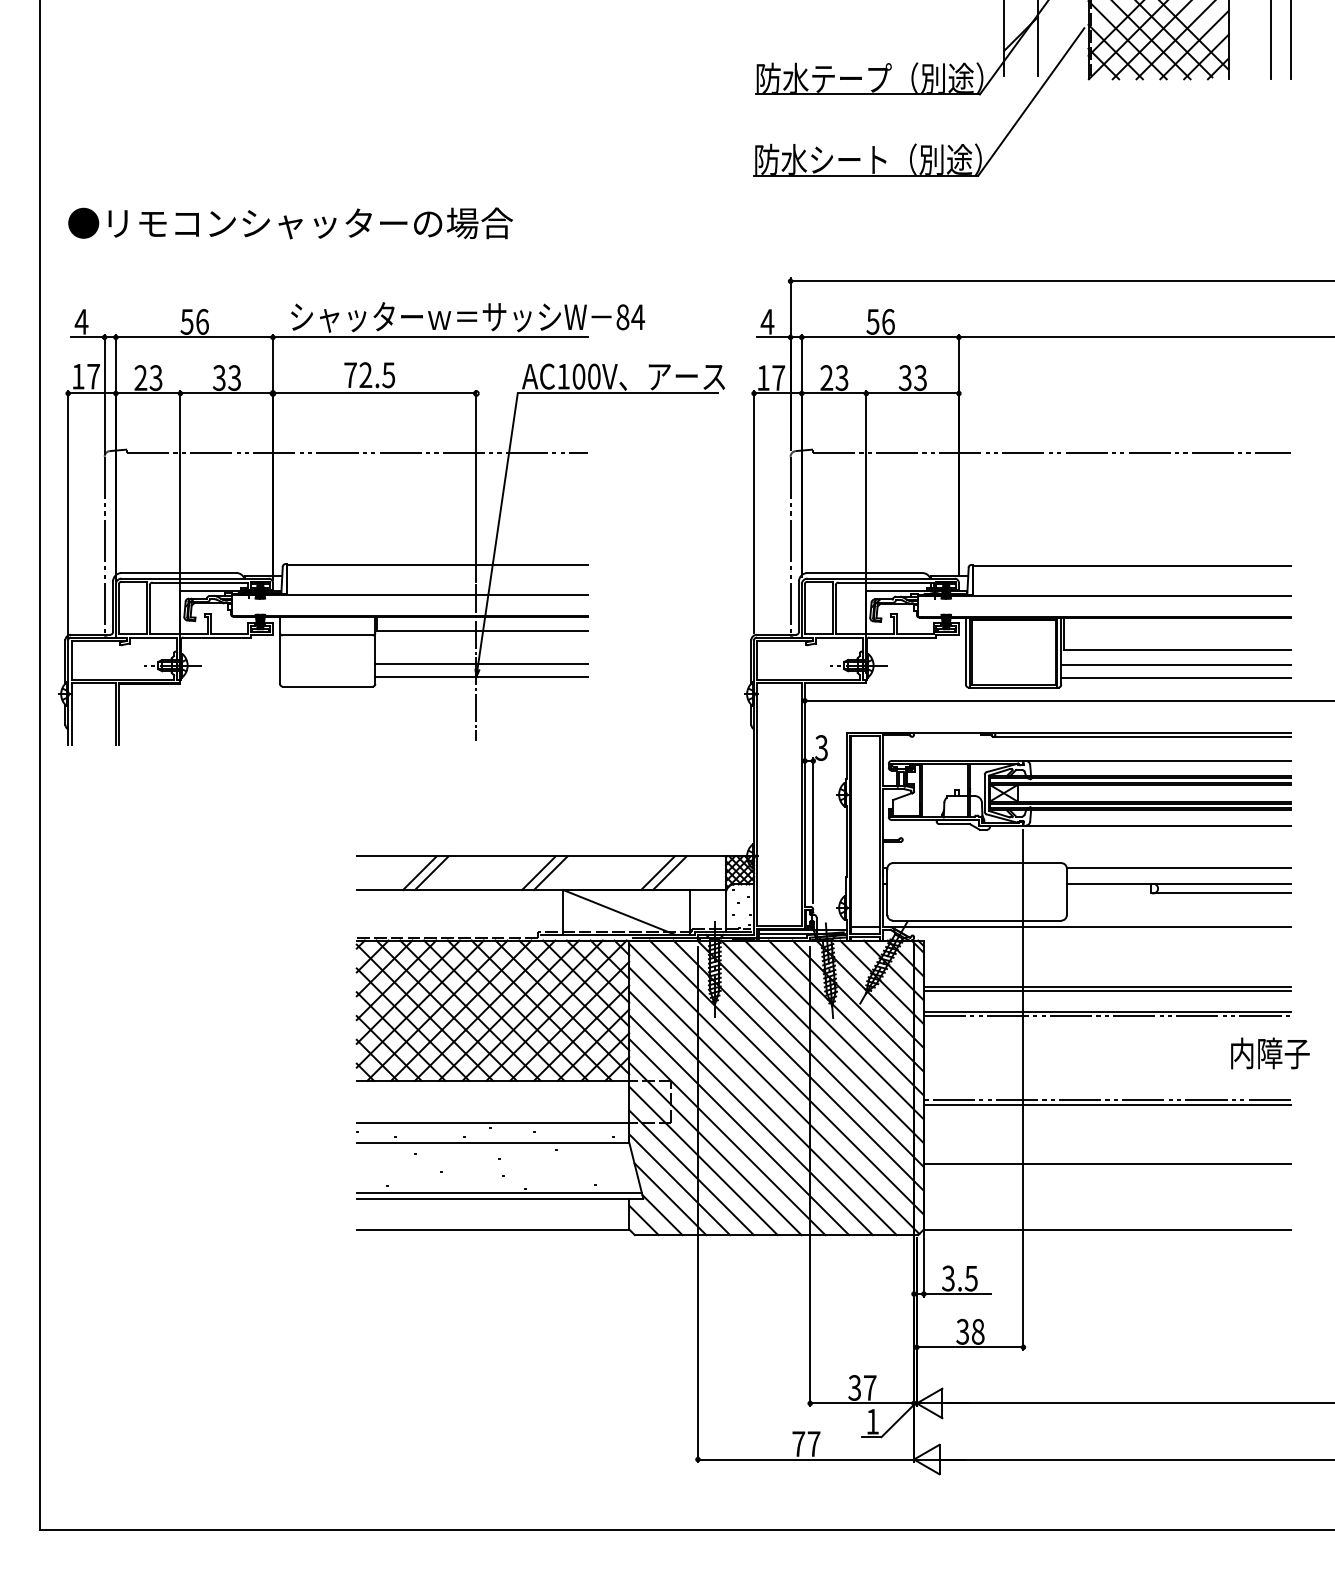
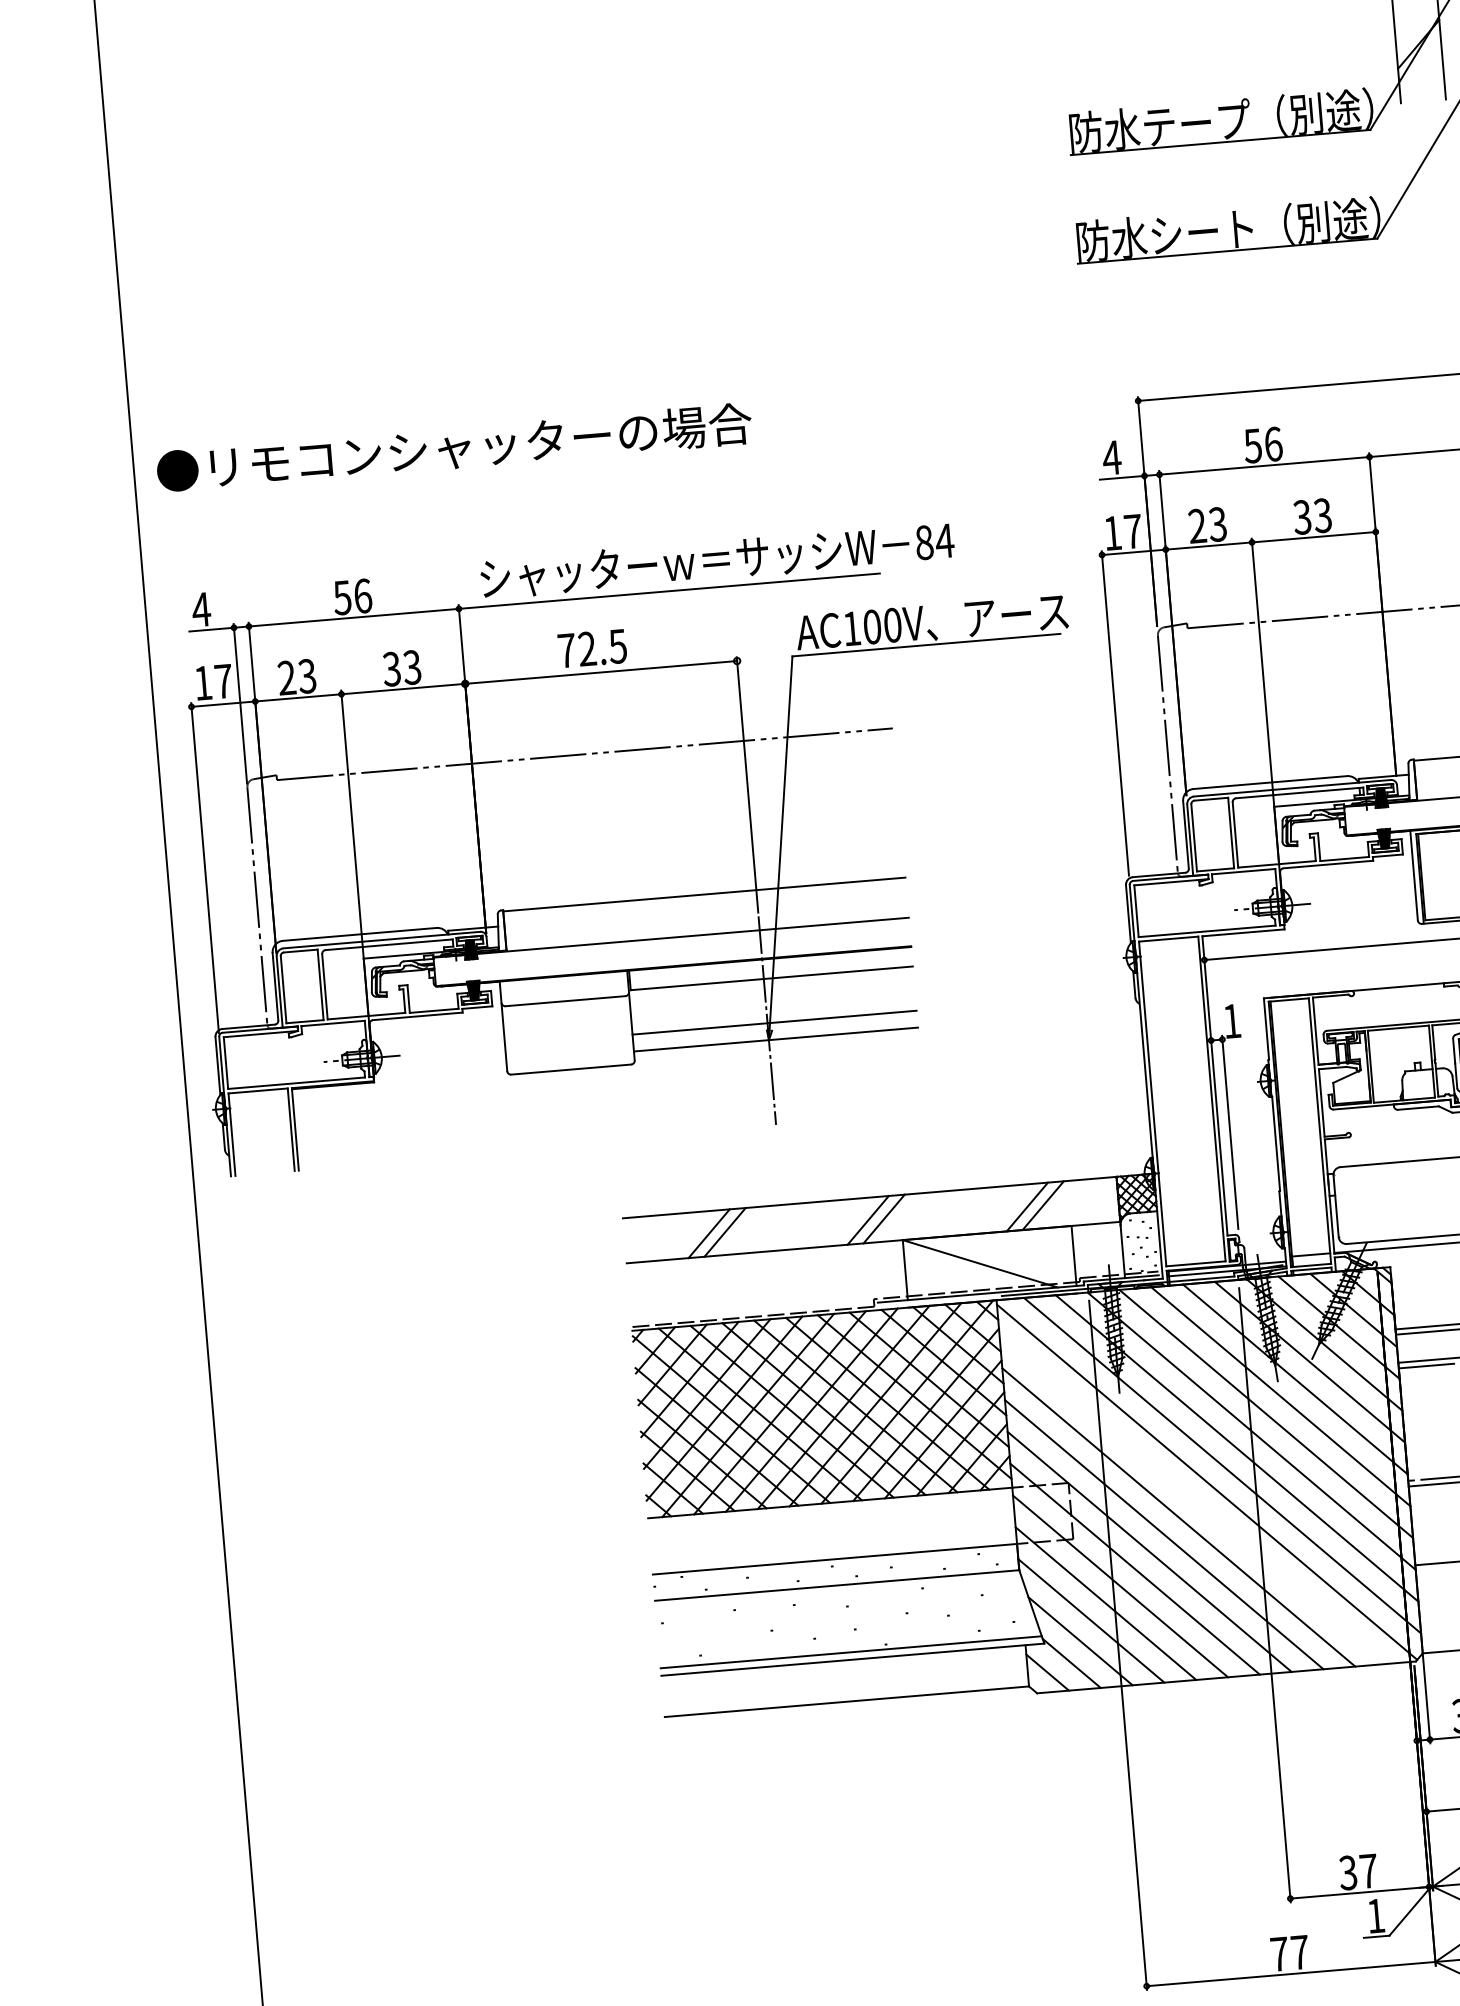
text: (290, 223) -> (454, 447), moved
part: (391, 523) -> (638, 844), moved
text: (821, 748) -> (1231, 1021), 3 -> 1
line: (762, 1101) -> (1192, 1500), removed

